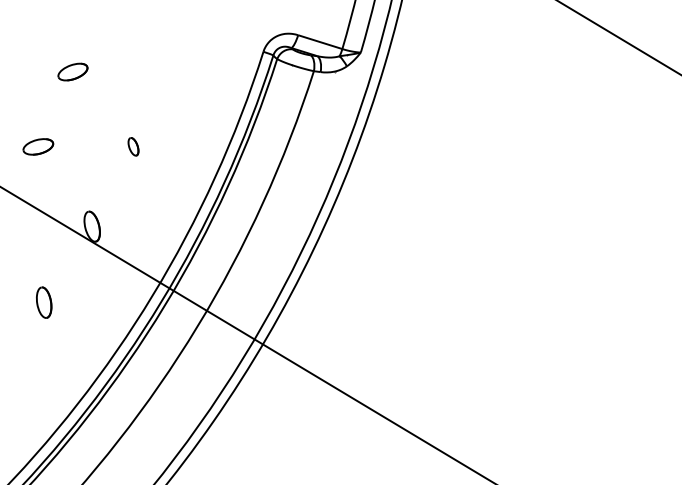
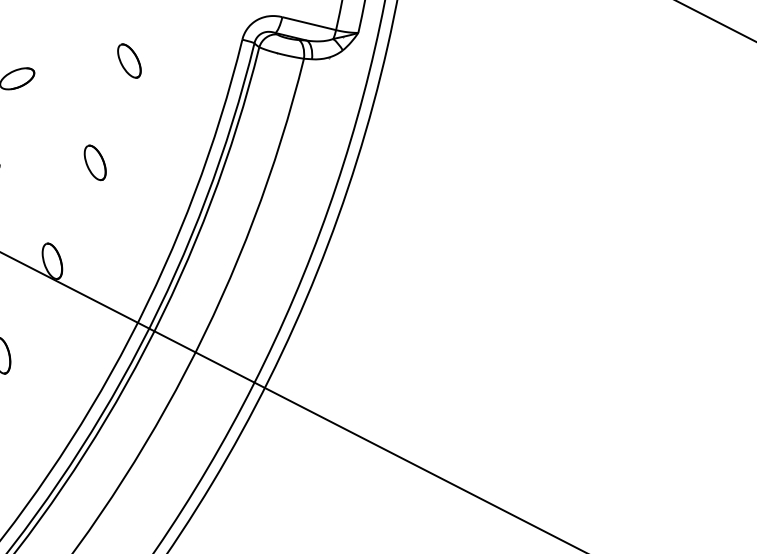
part: (167, 63) -> (129, 61), added
part: (133, 146) -> (95, 162), size x1.67

